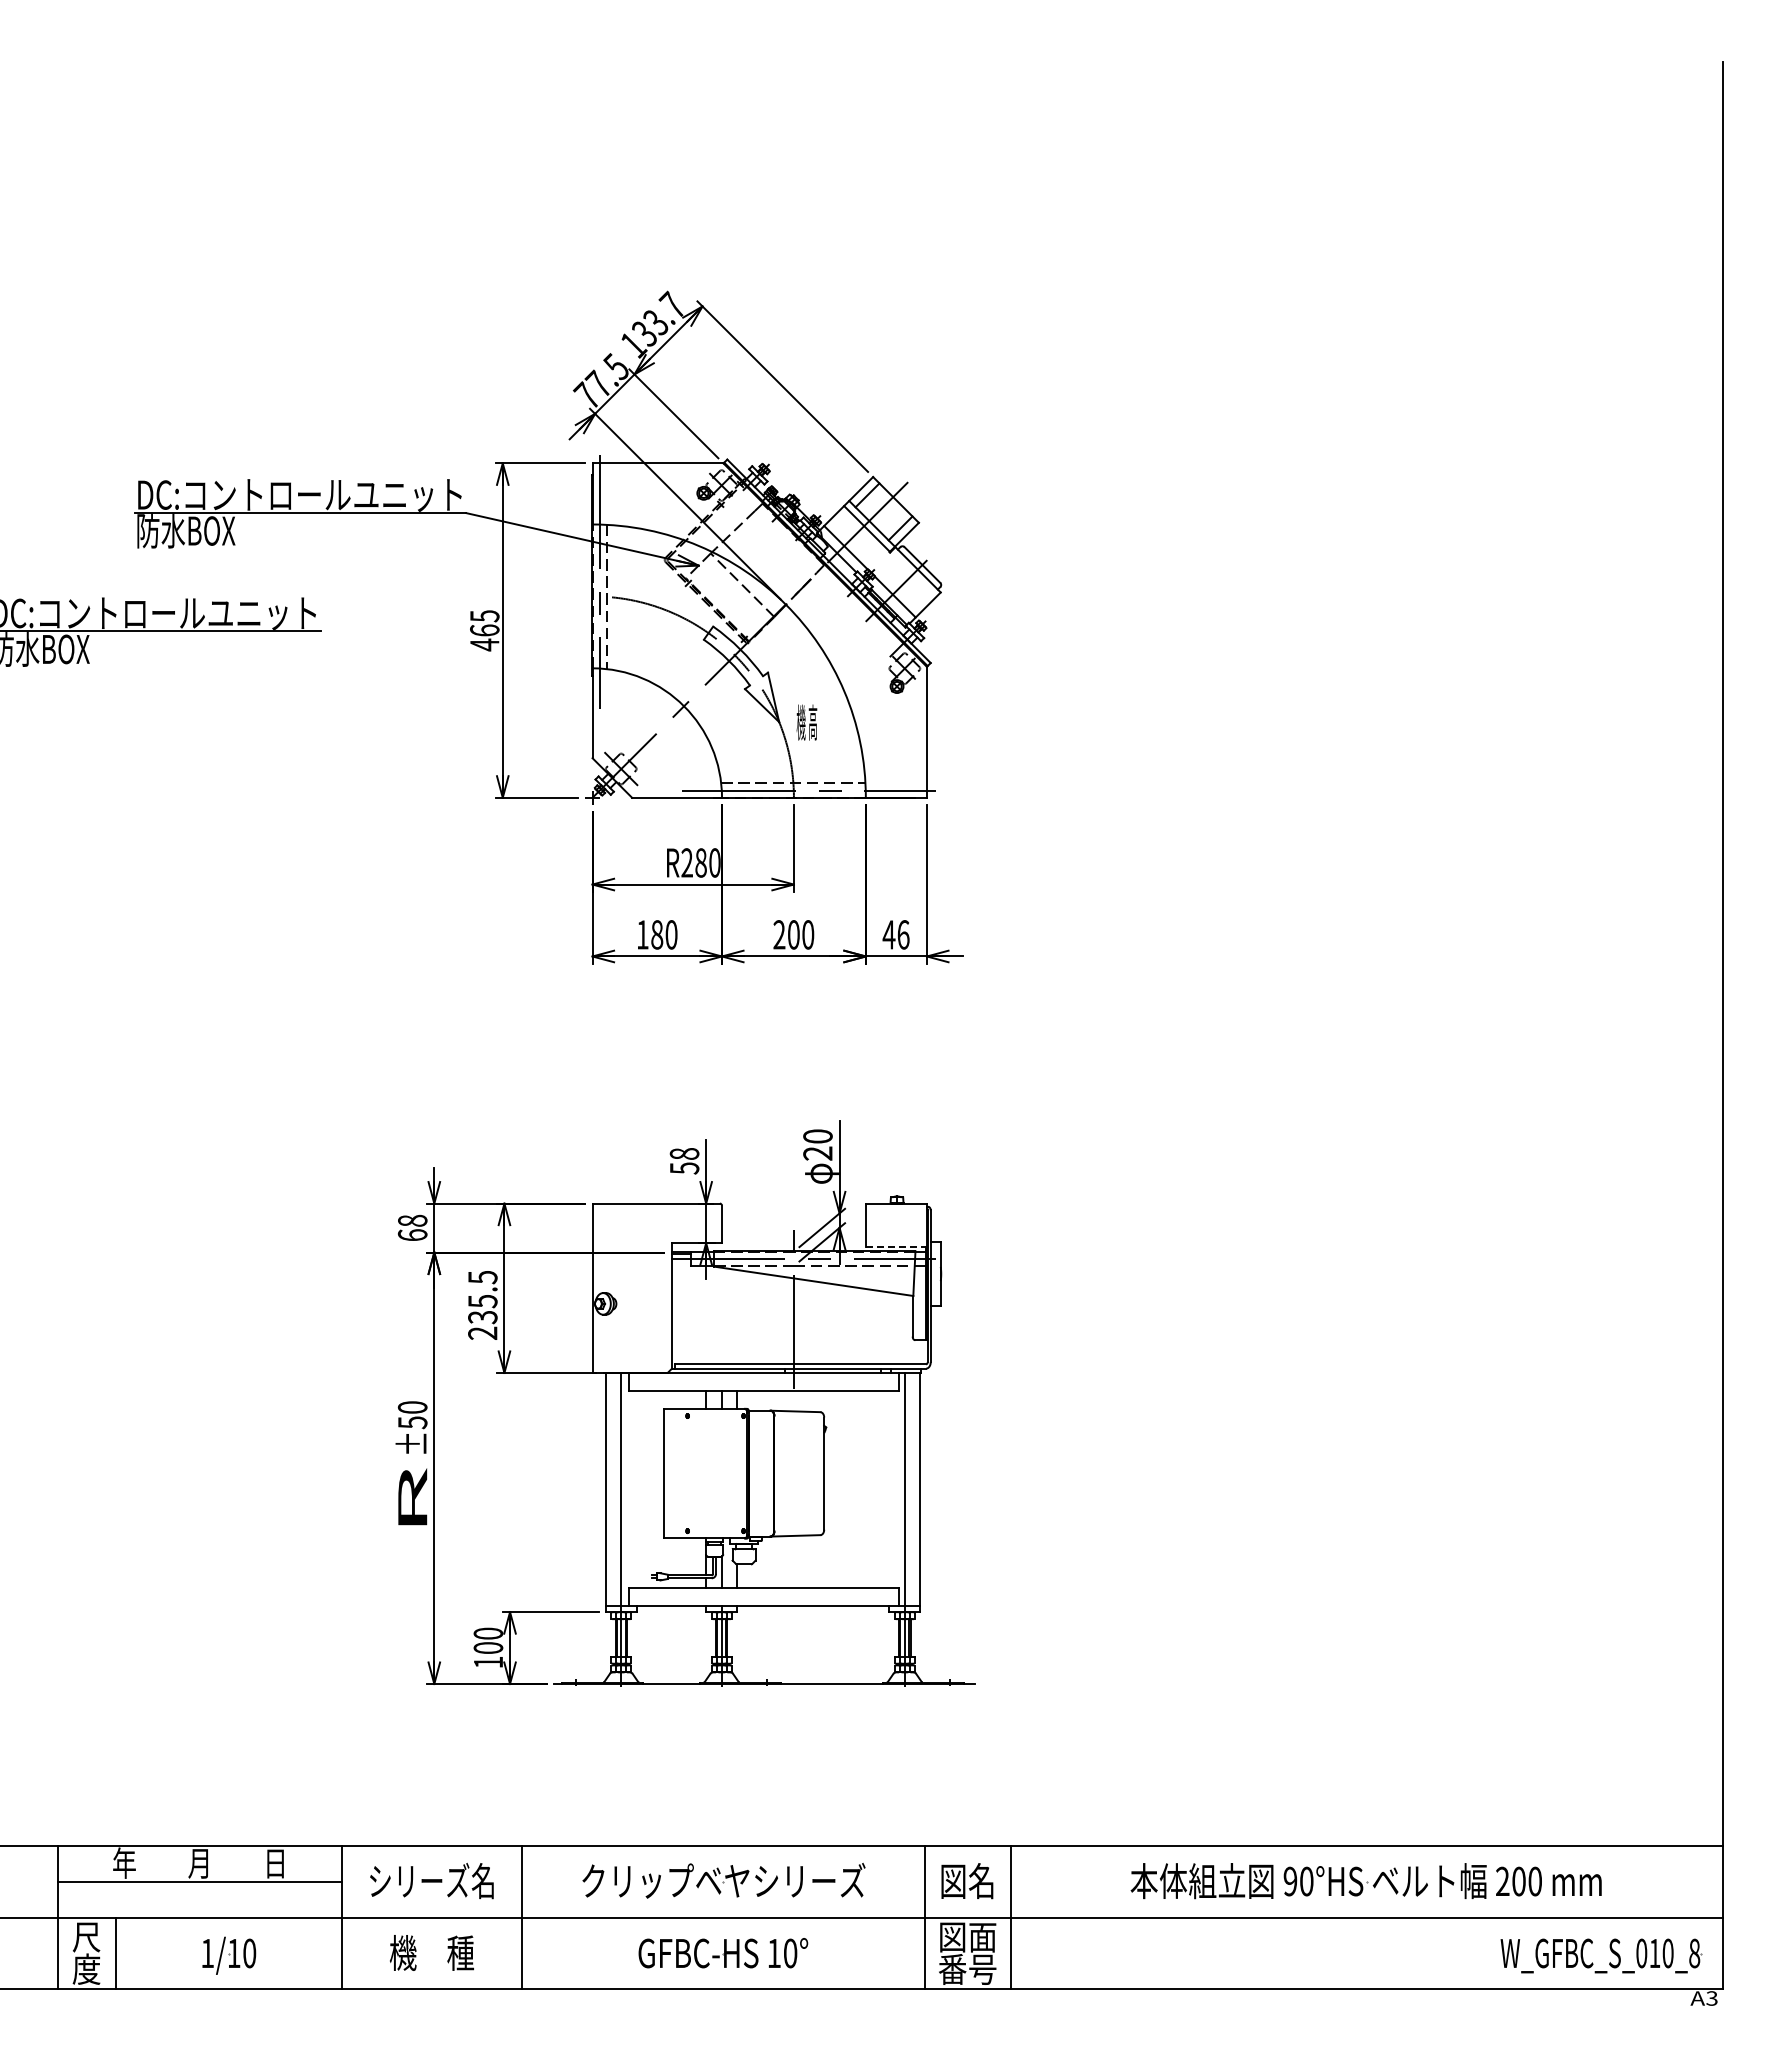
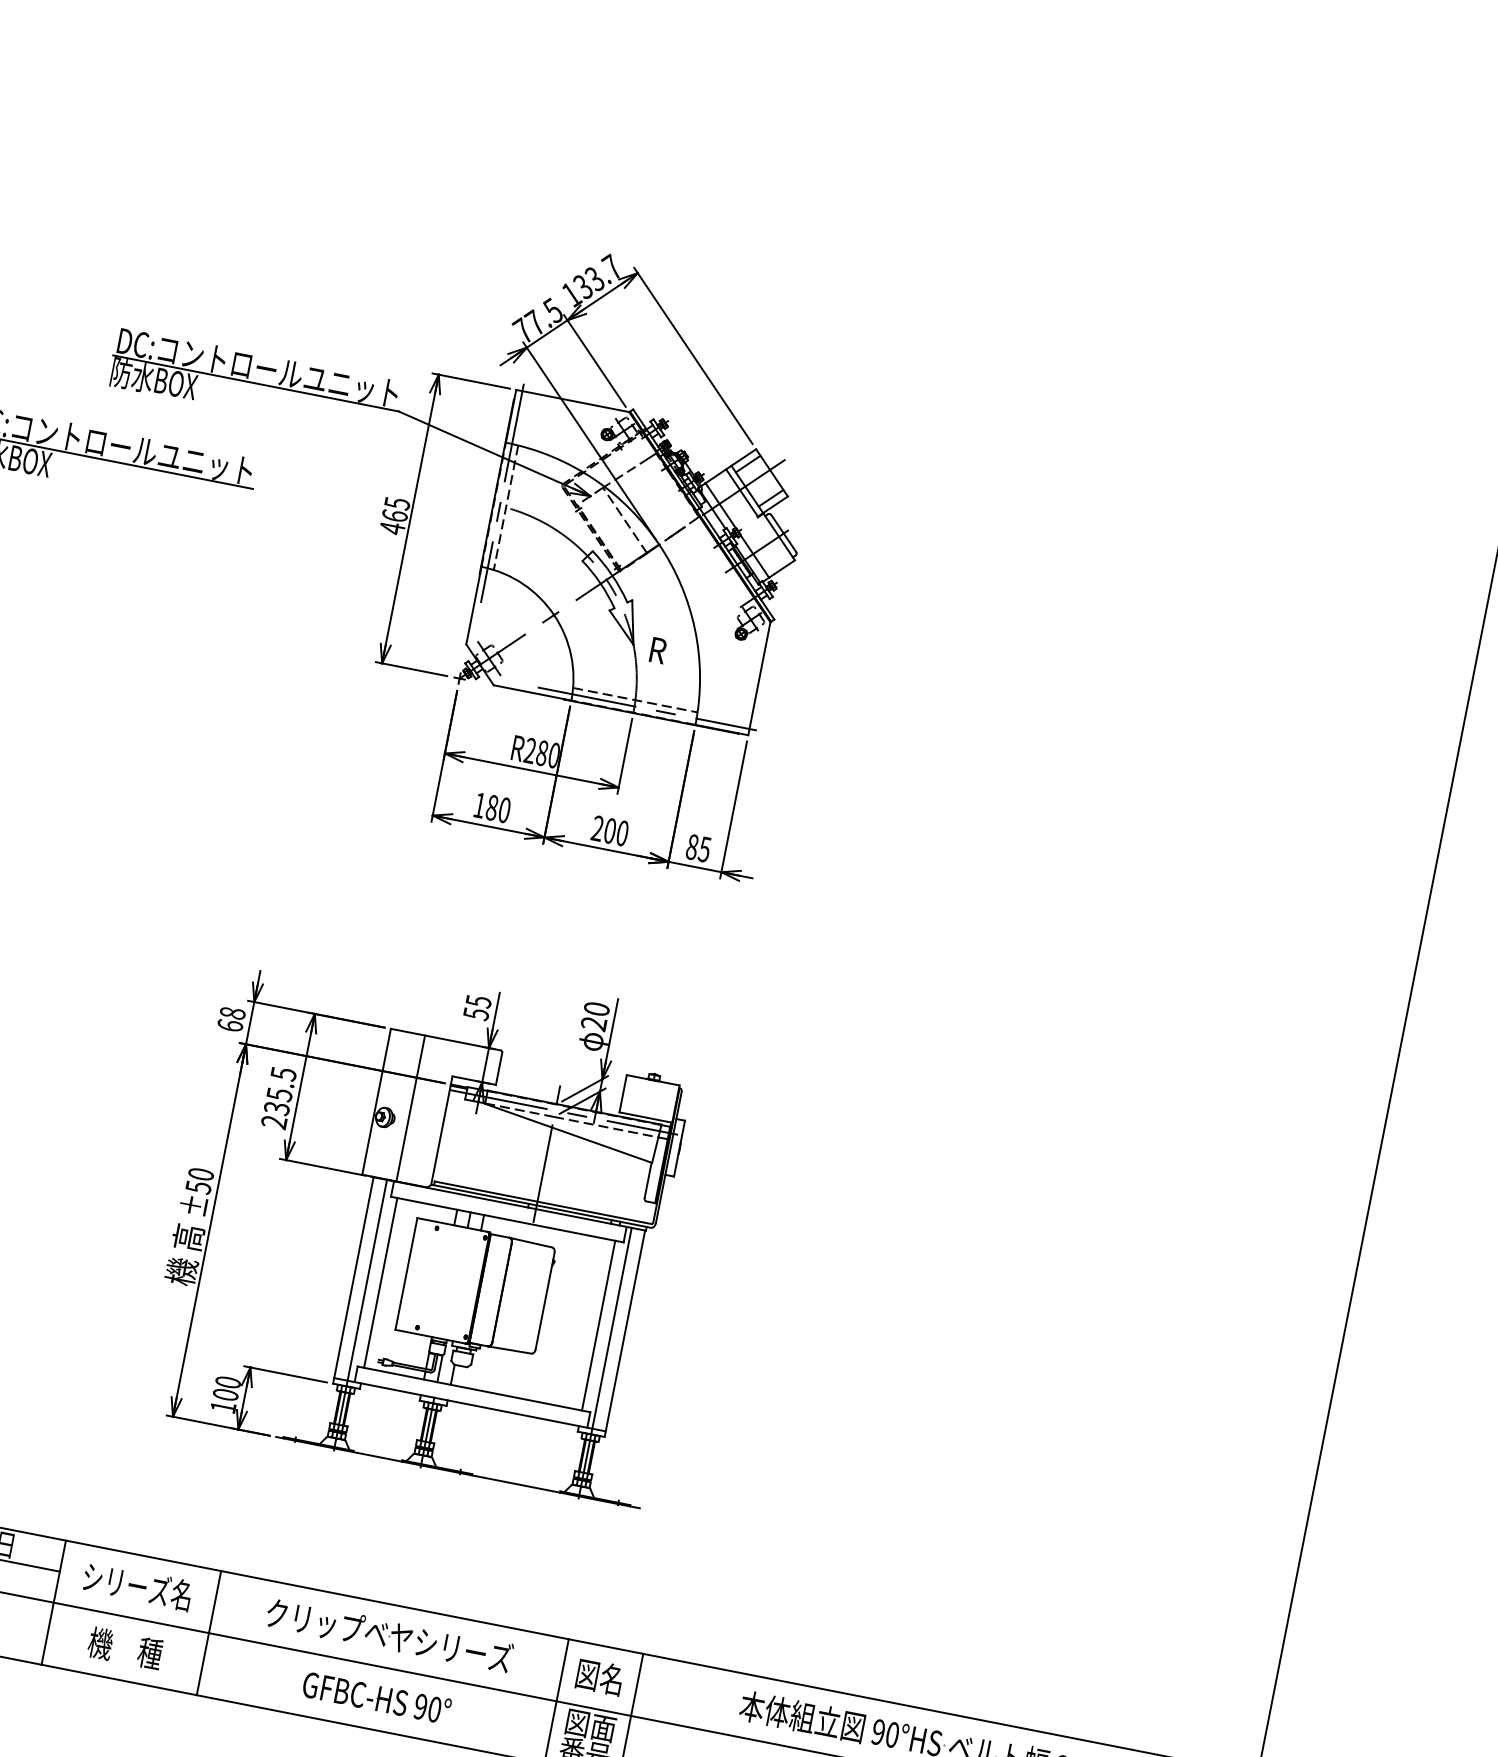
text: (806, 722) -> (657, 649), 機 高 -> R
text: (895, 934) -> (697, 847), 46 -> 85
text: (684, 1154) -> (478, 1002), 58 -> 55
line: (896, 1246) -> (645, 1117), dashed -> solid
line: (632, 1287) -> (411, 1108), added
line: (636, 1488) -> (380, 1282), added
line: (889, 1488) -> (598, 1325), added
text: (412, 1500) -> (185, 1254), R -> 機 高
text: (773, 1953) -> (420, 1706), 10° -> 90°

